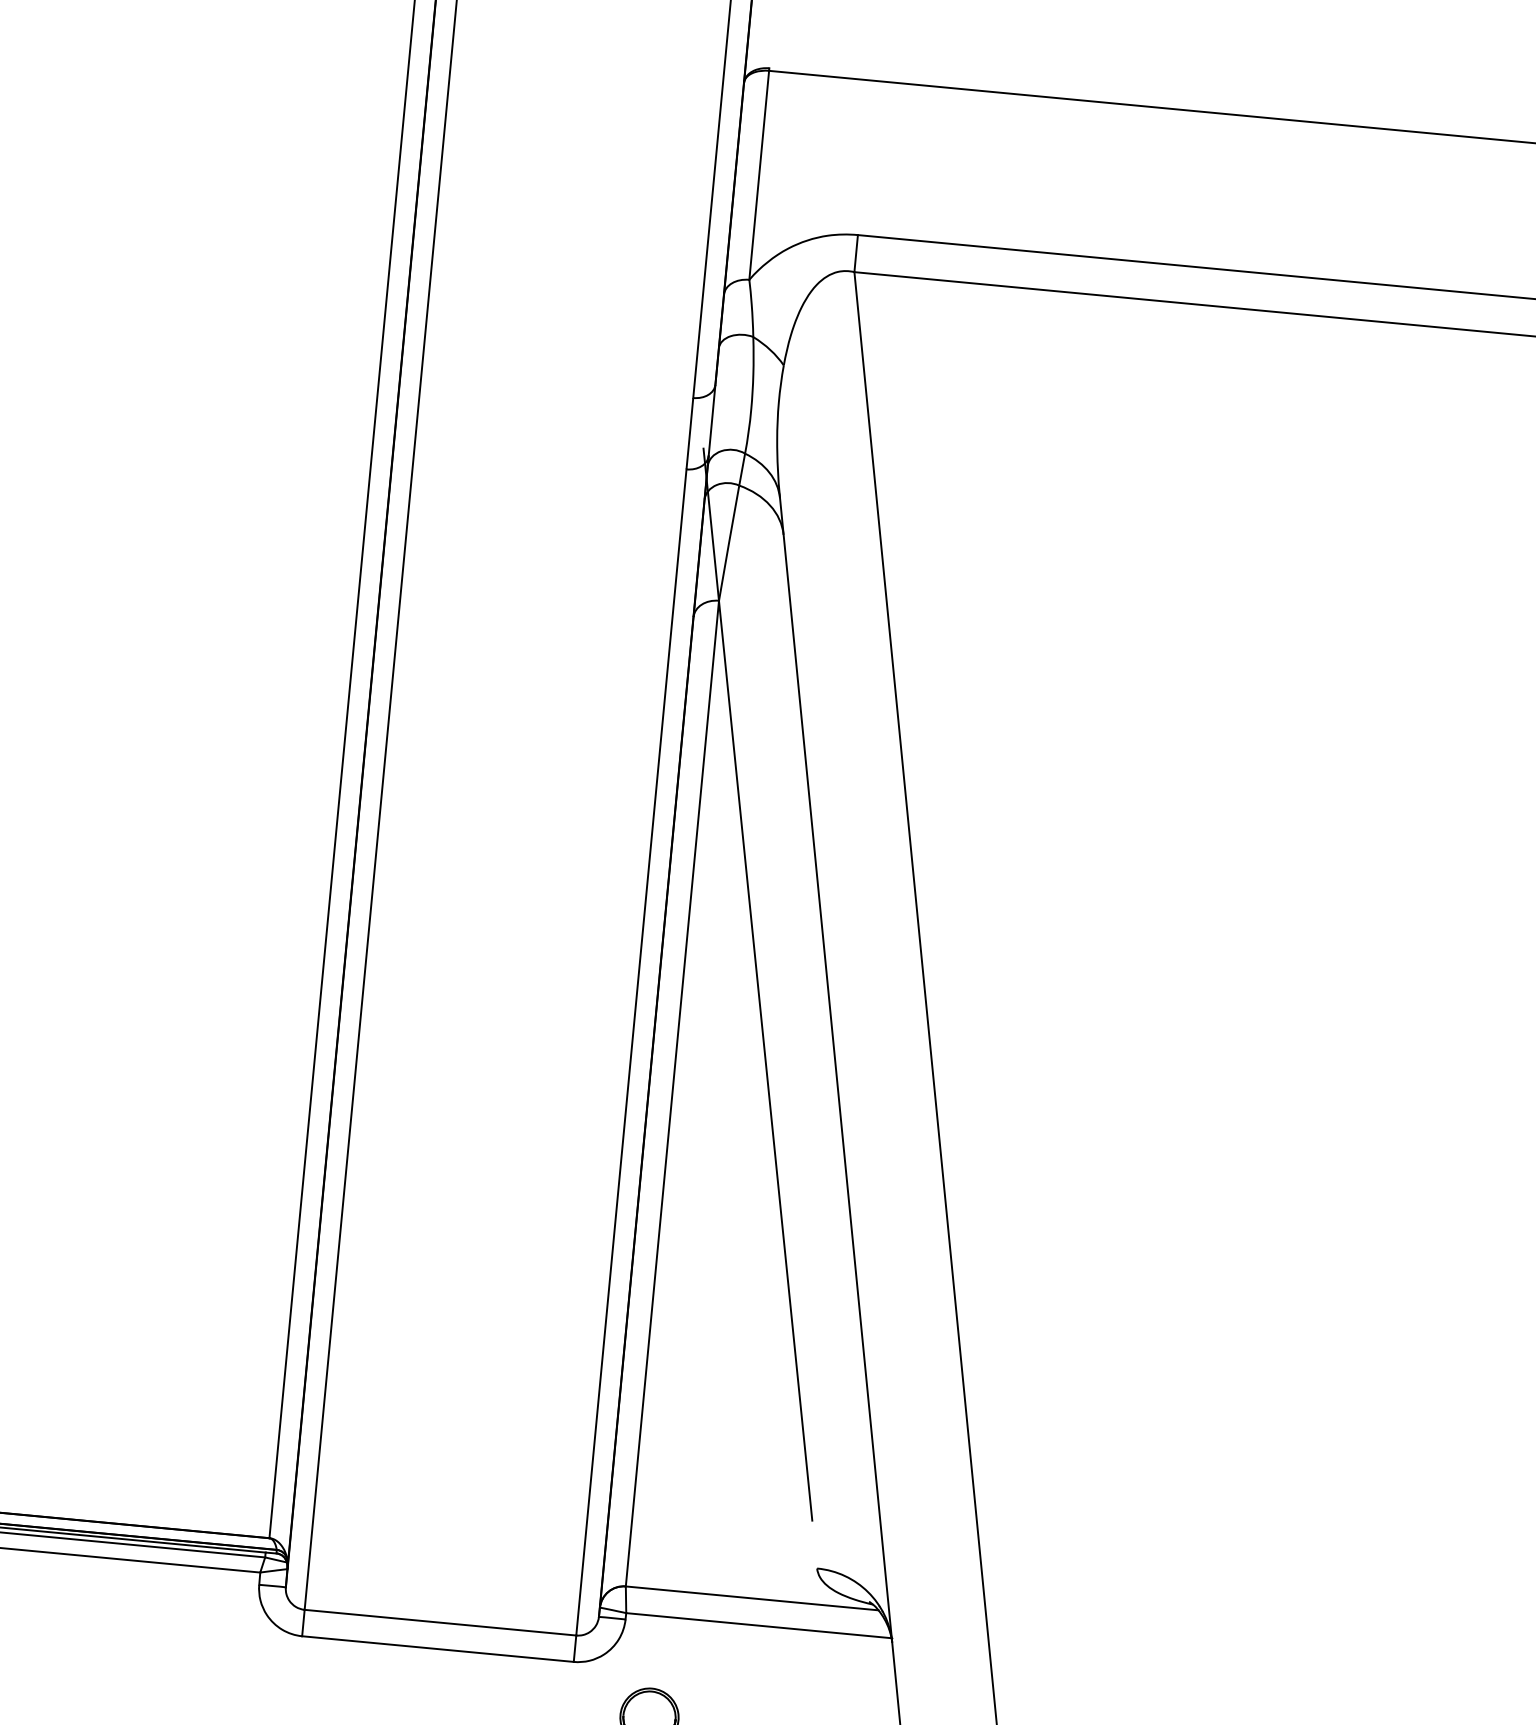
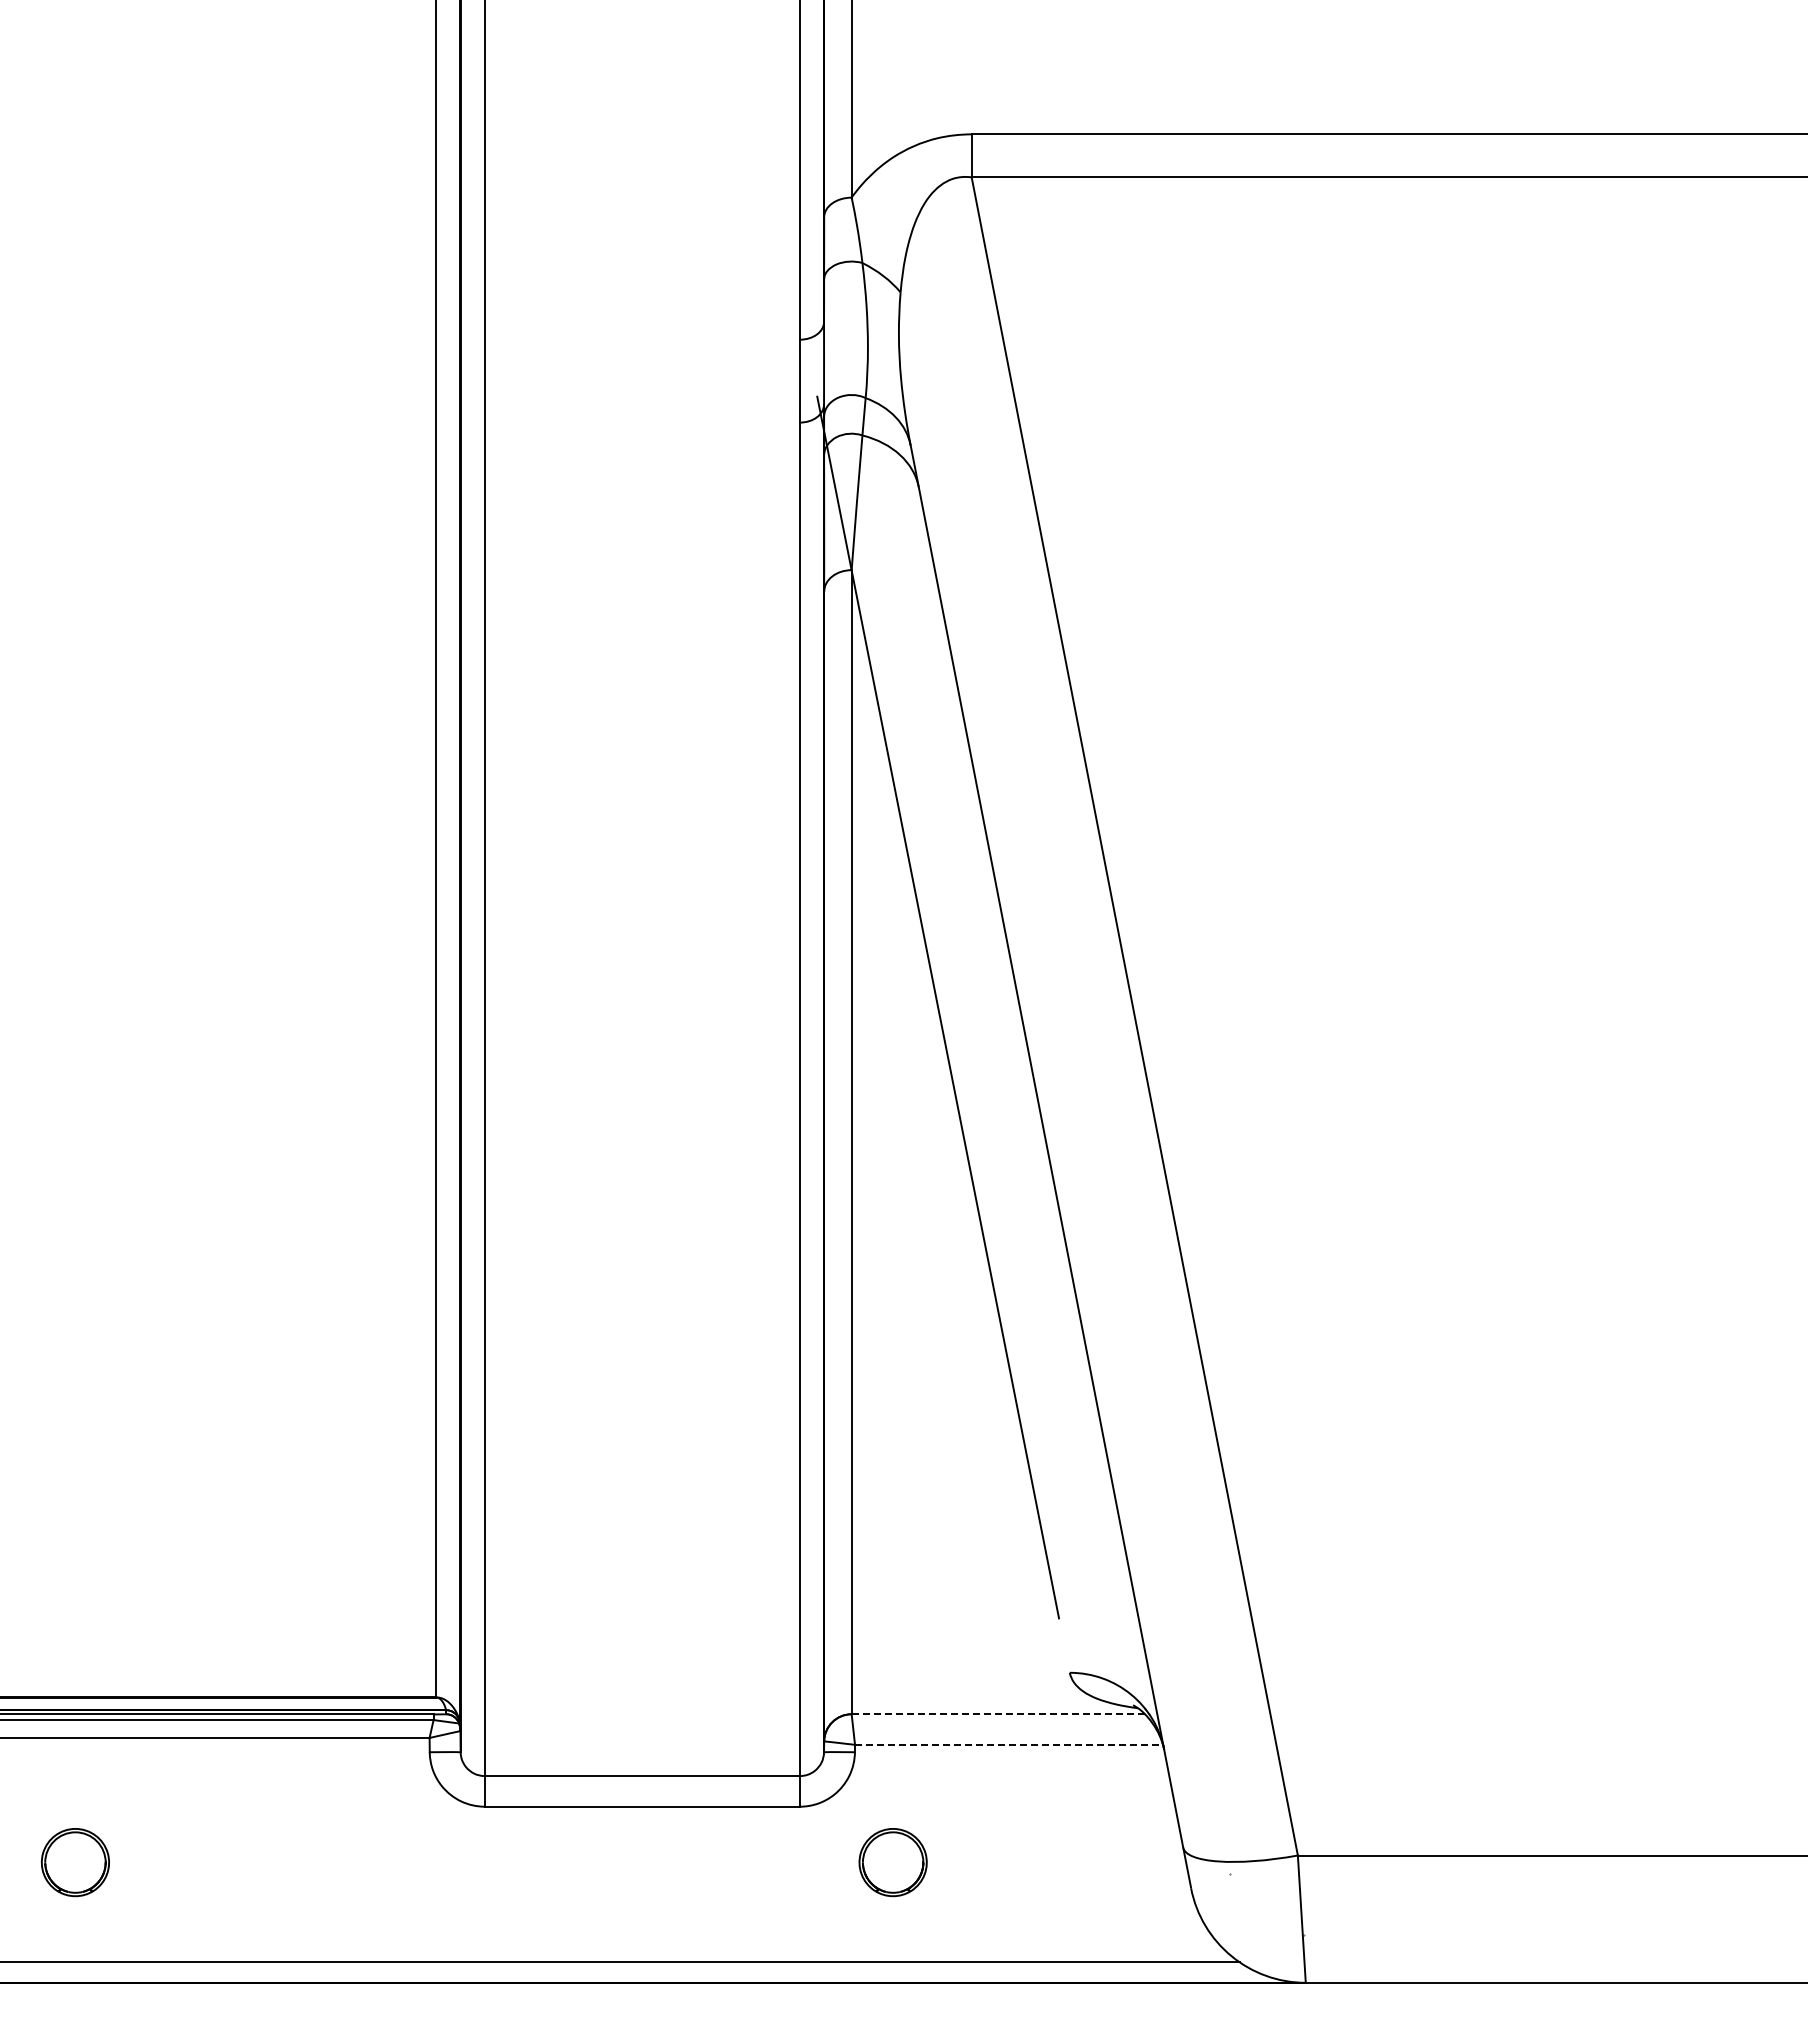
line: (752, 1598) -> (998, 1714), solid -> dashed
line: (759, 1625) -> (1009, 1744), solid -> dashed

